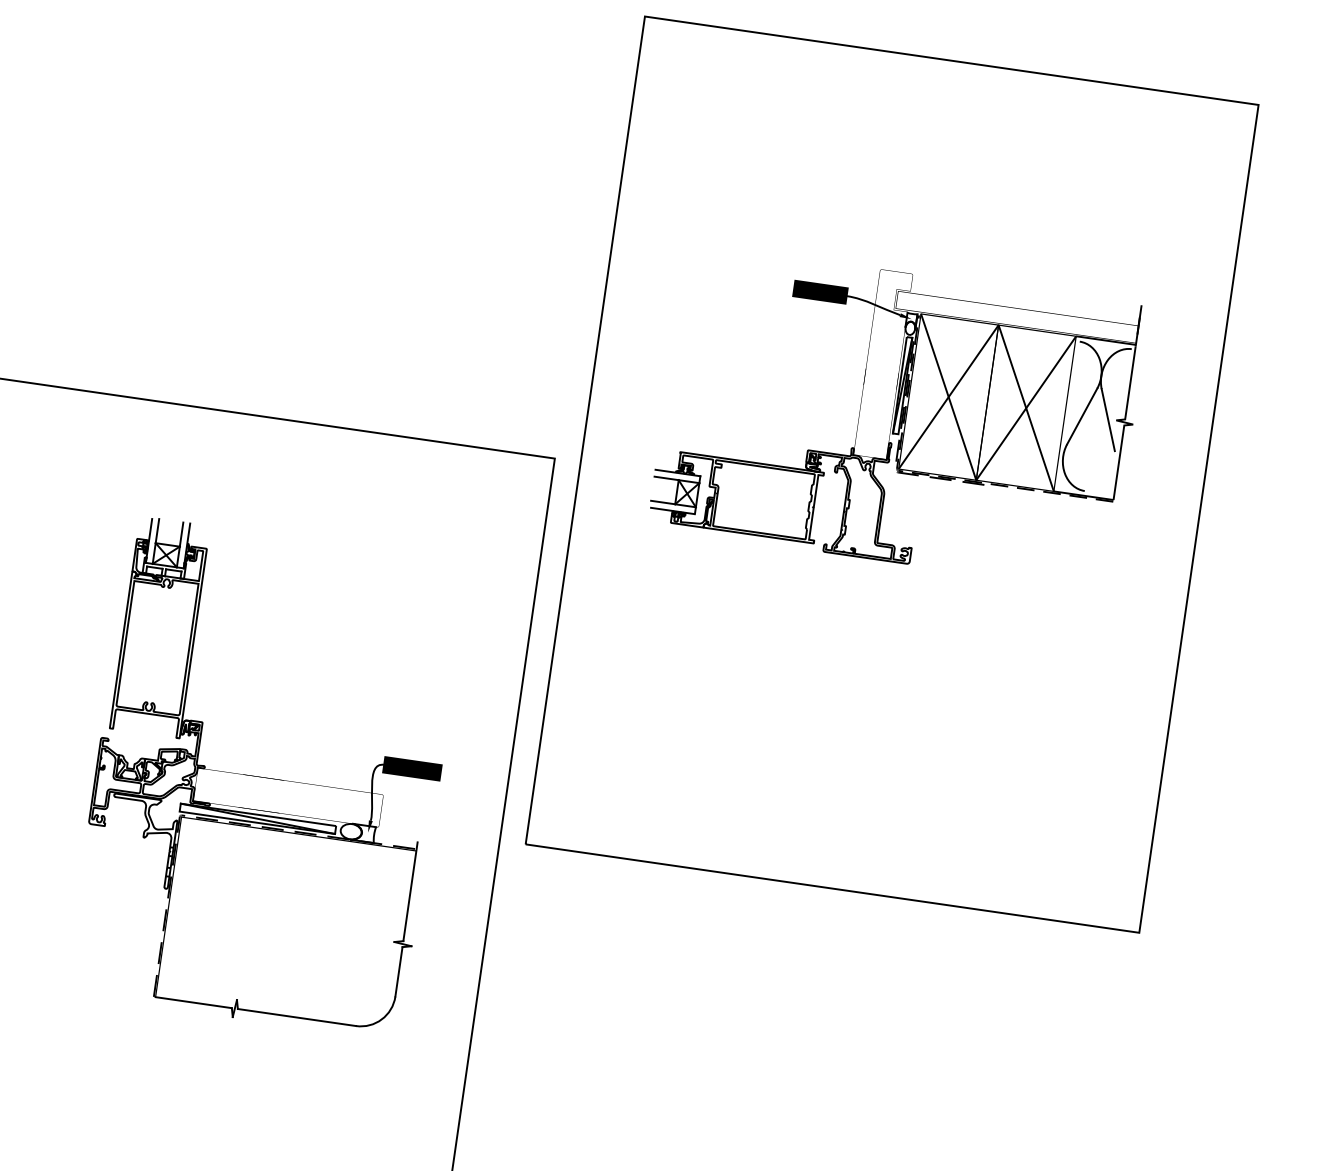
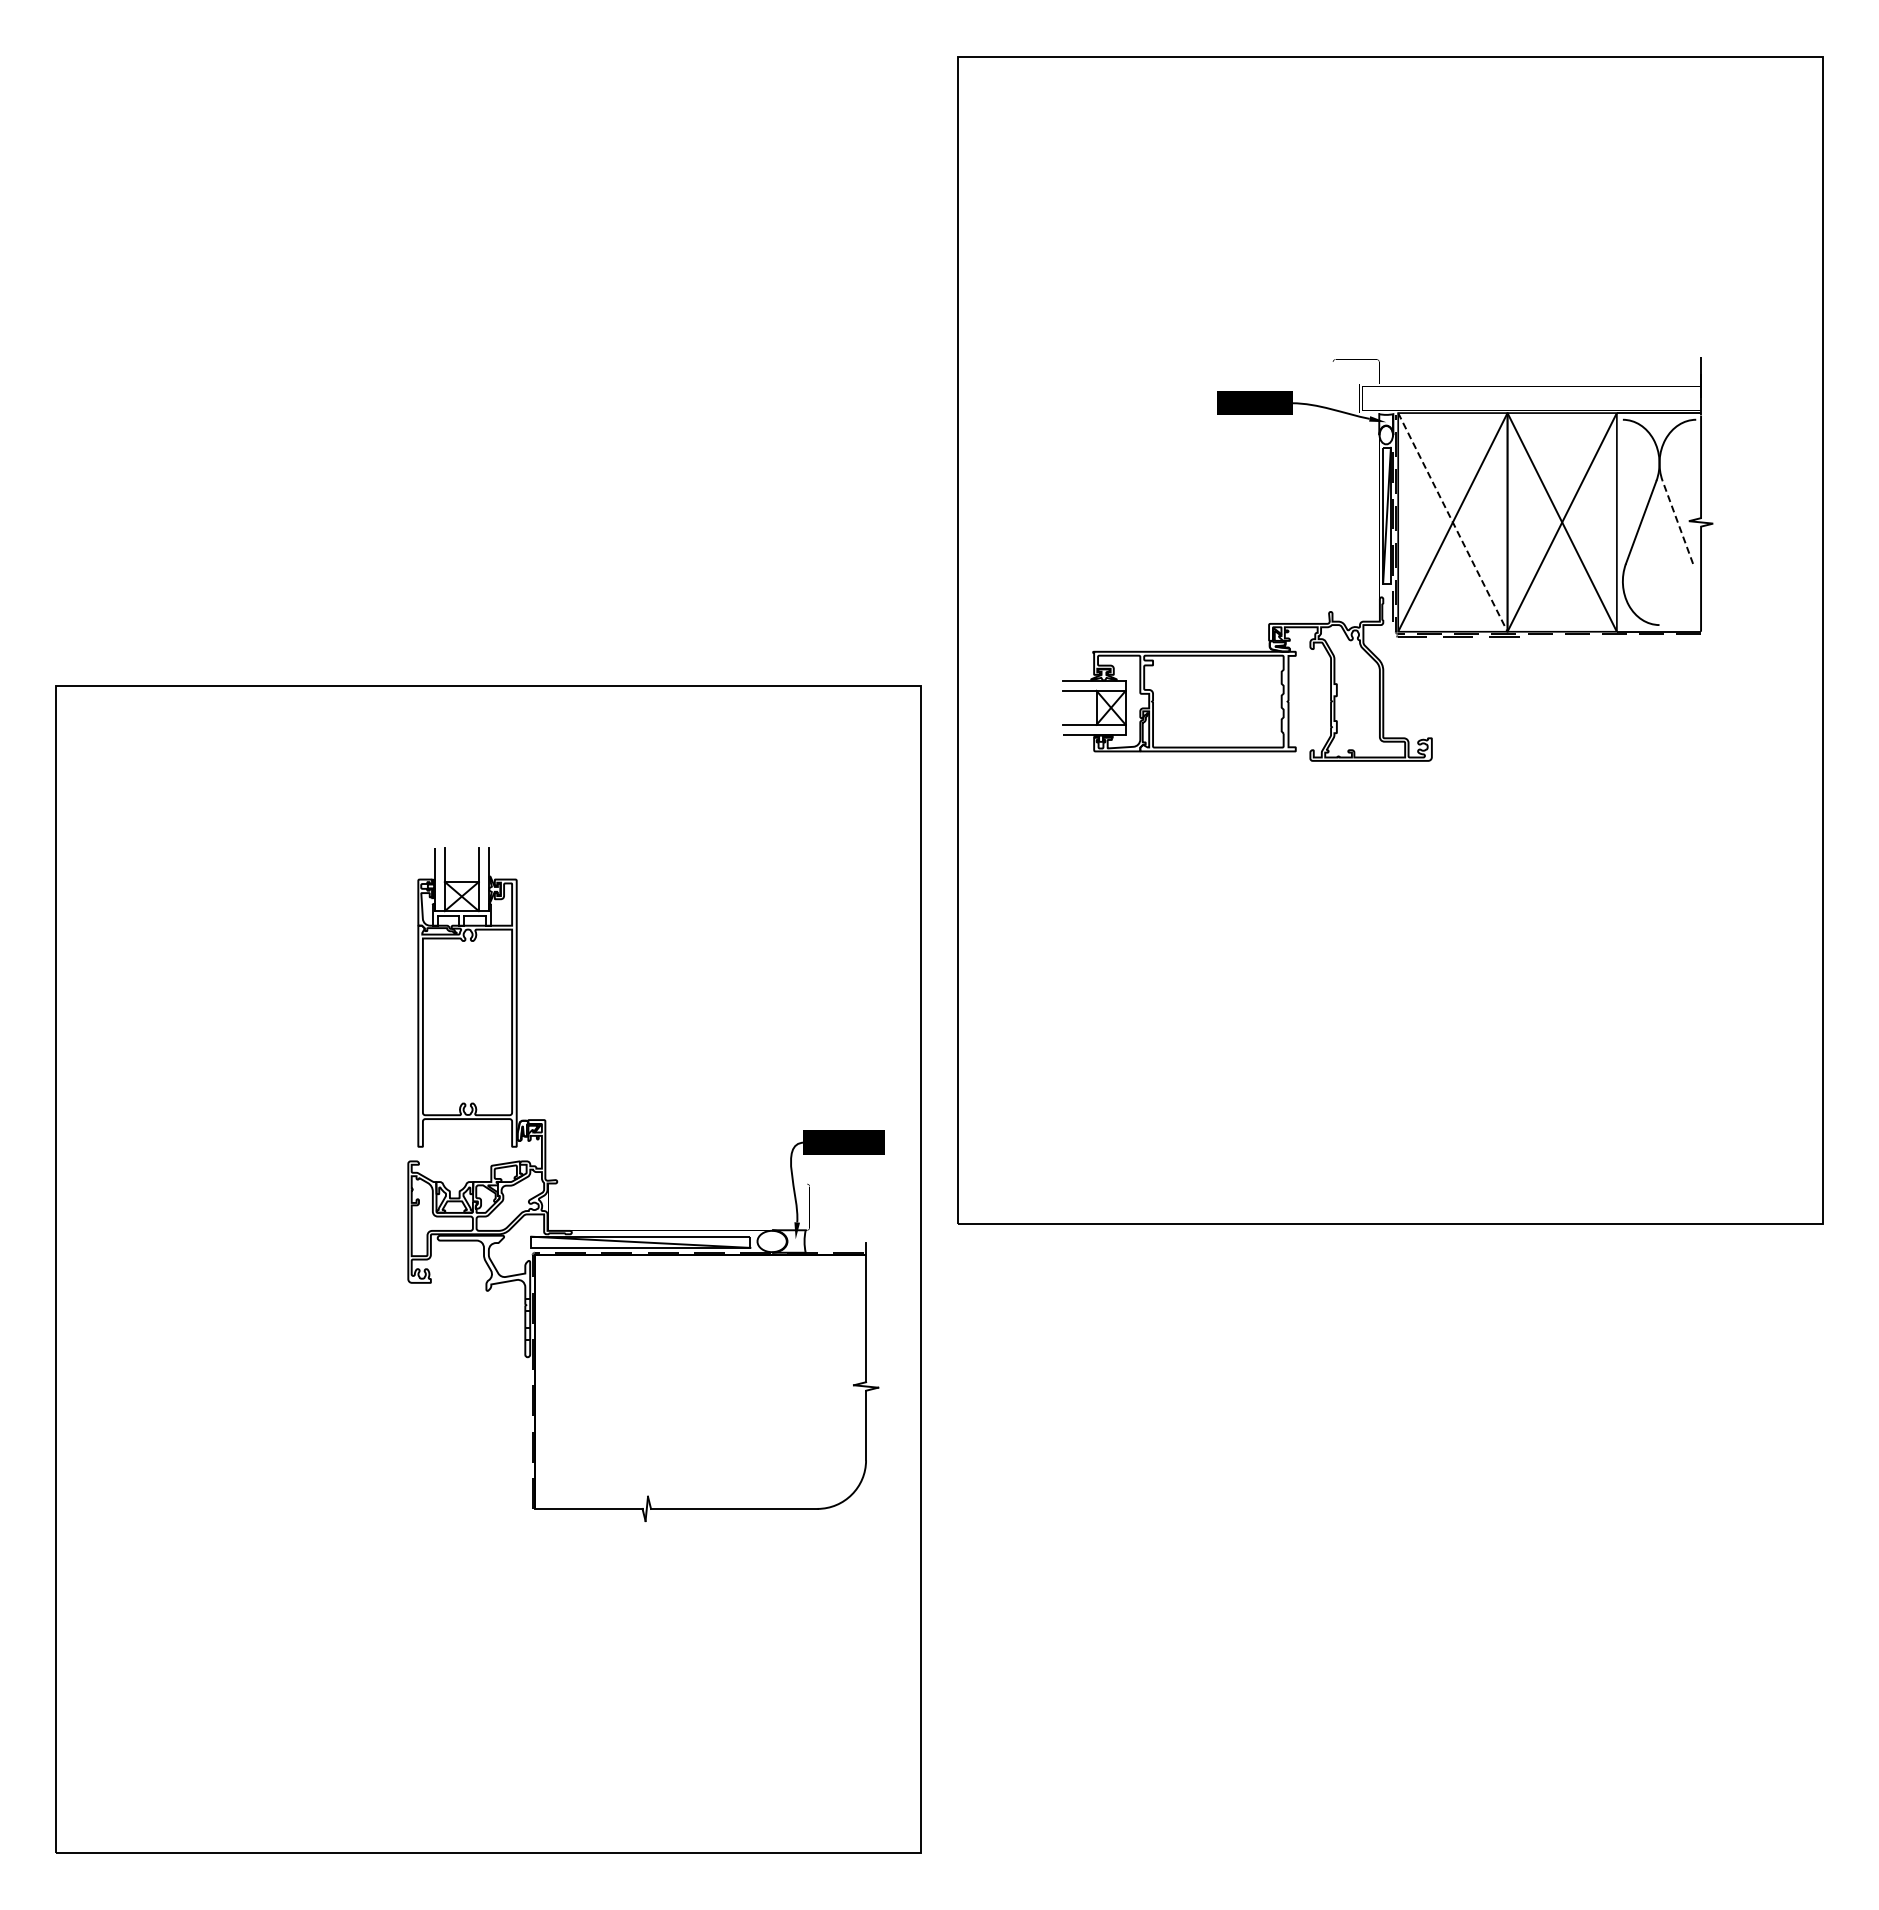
line: (949, 397) -> (1453, 522), solid -> dashed
line: (1108, 419) -> (1677, 521), solid -> dashed
part: (262, 810) -> (645, 1230), moved

